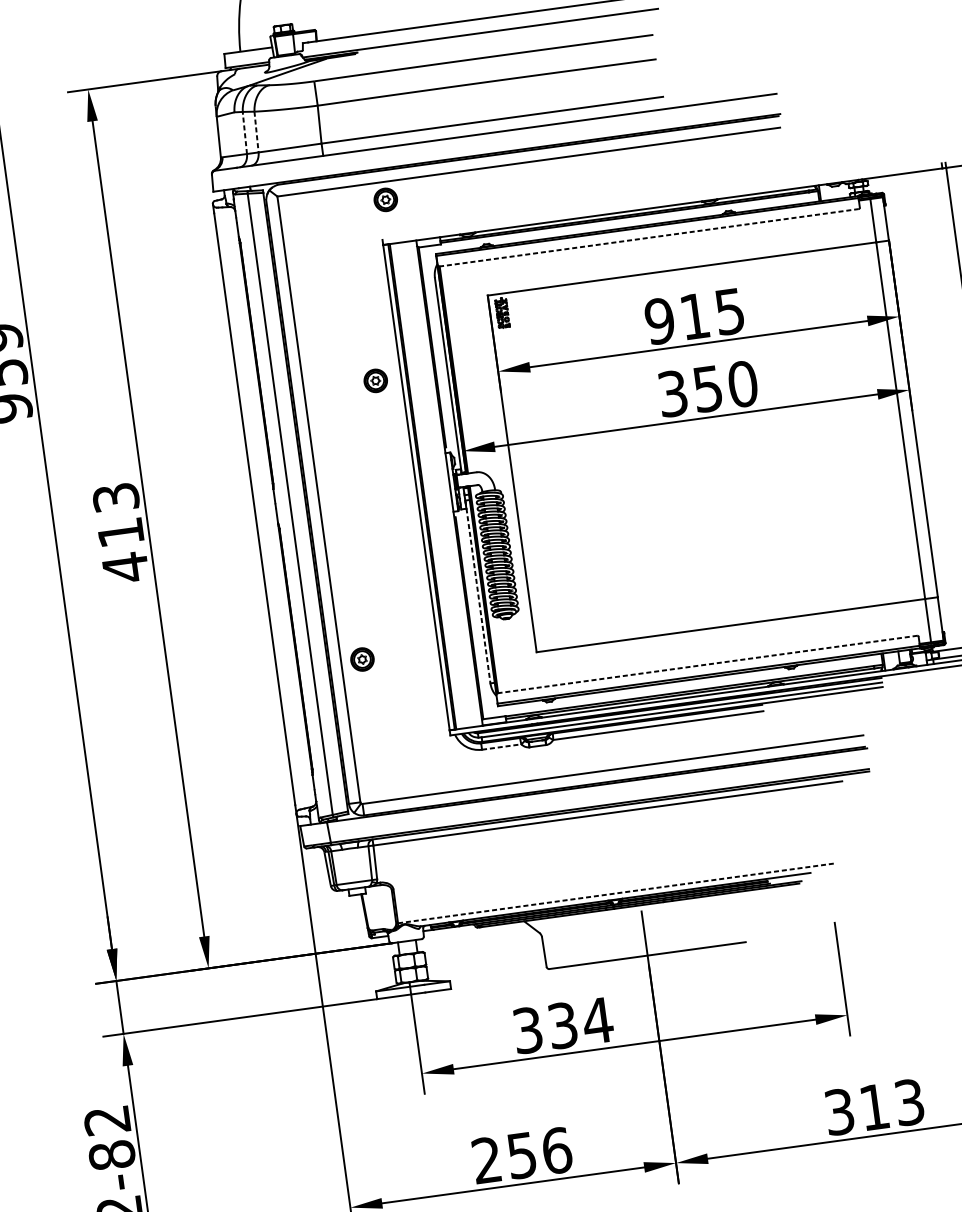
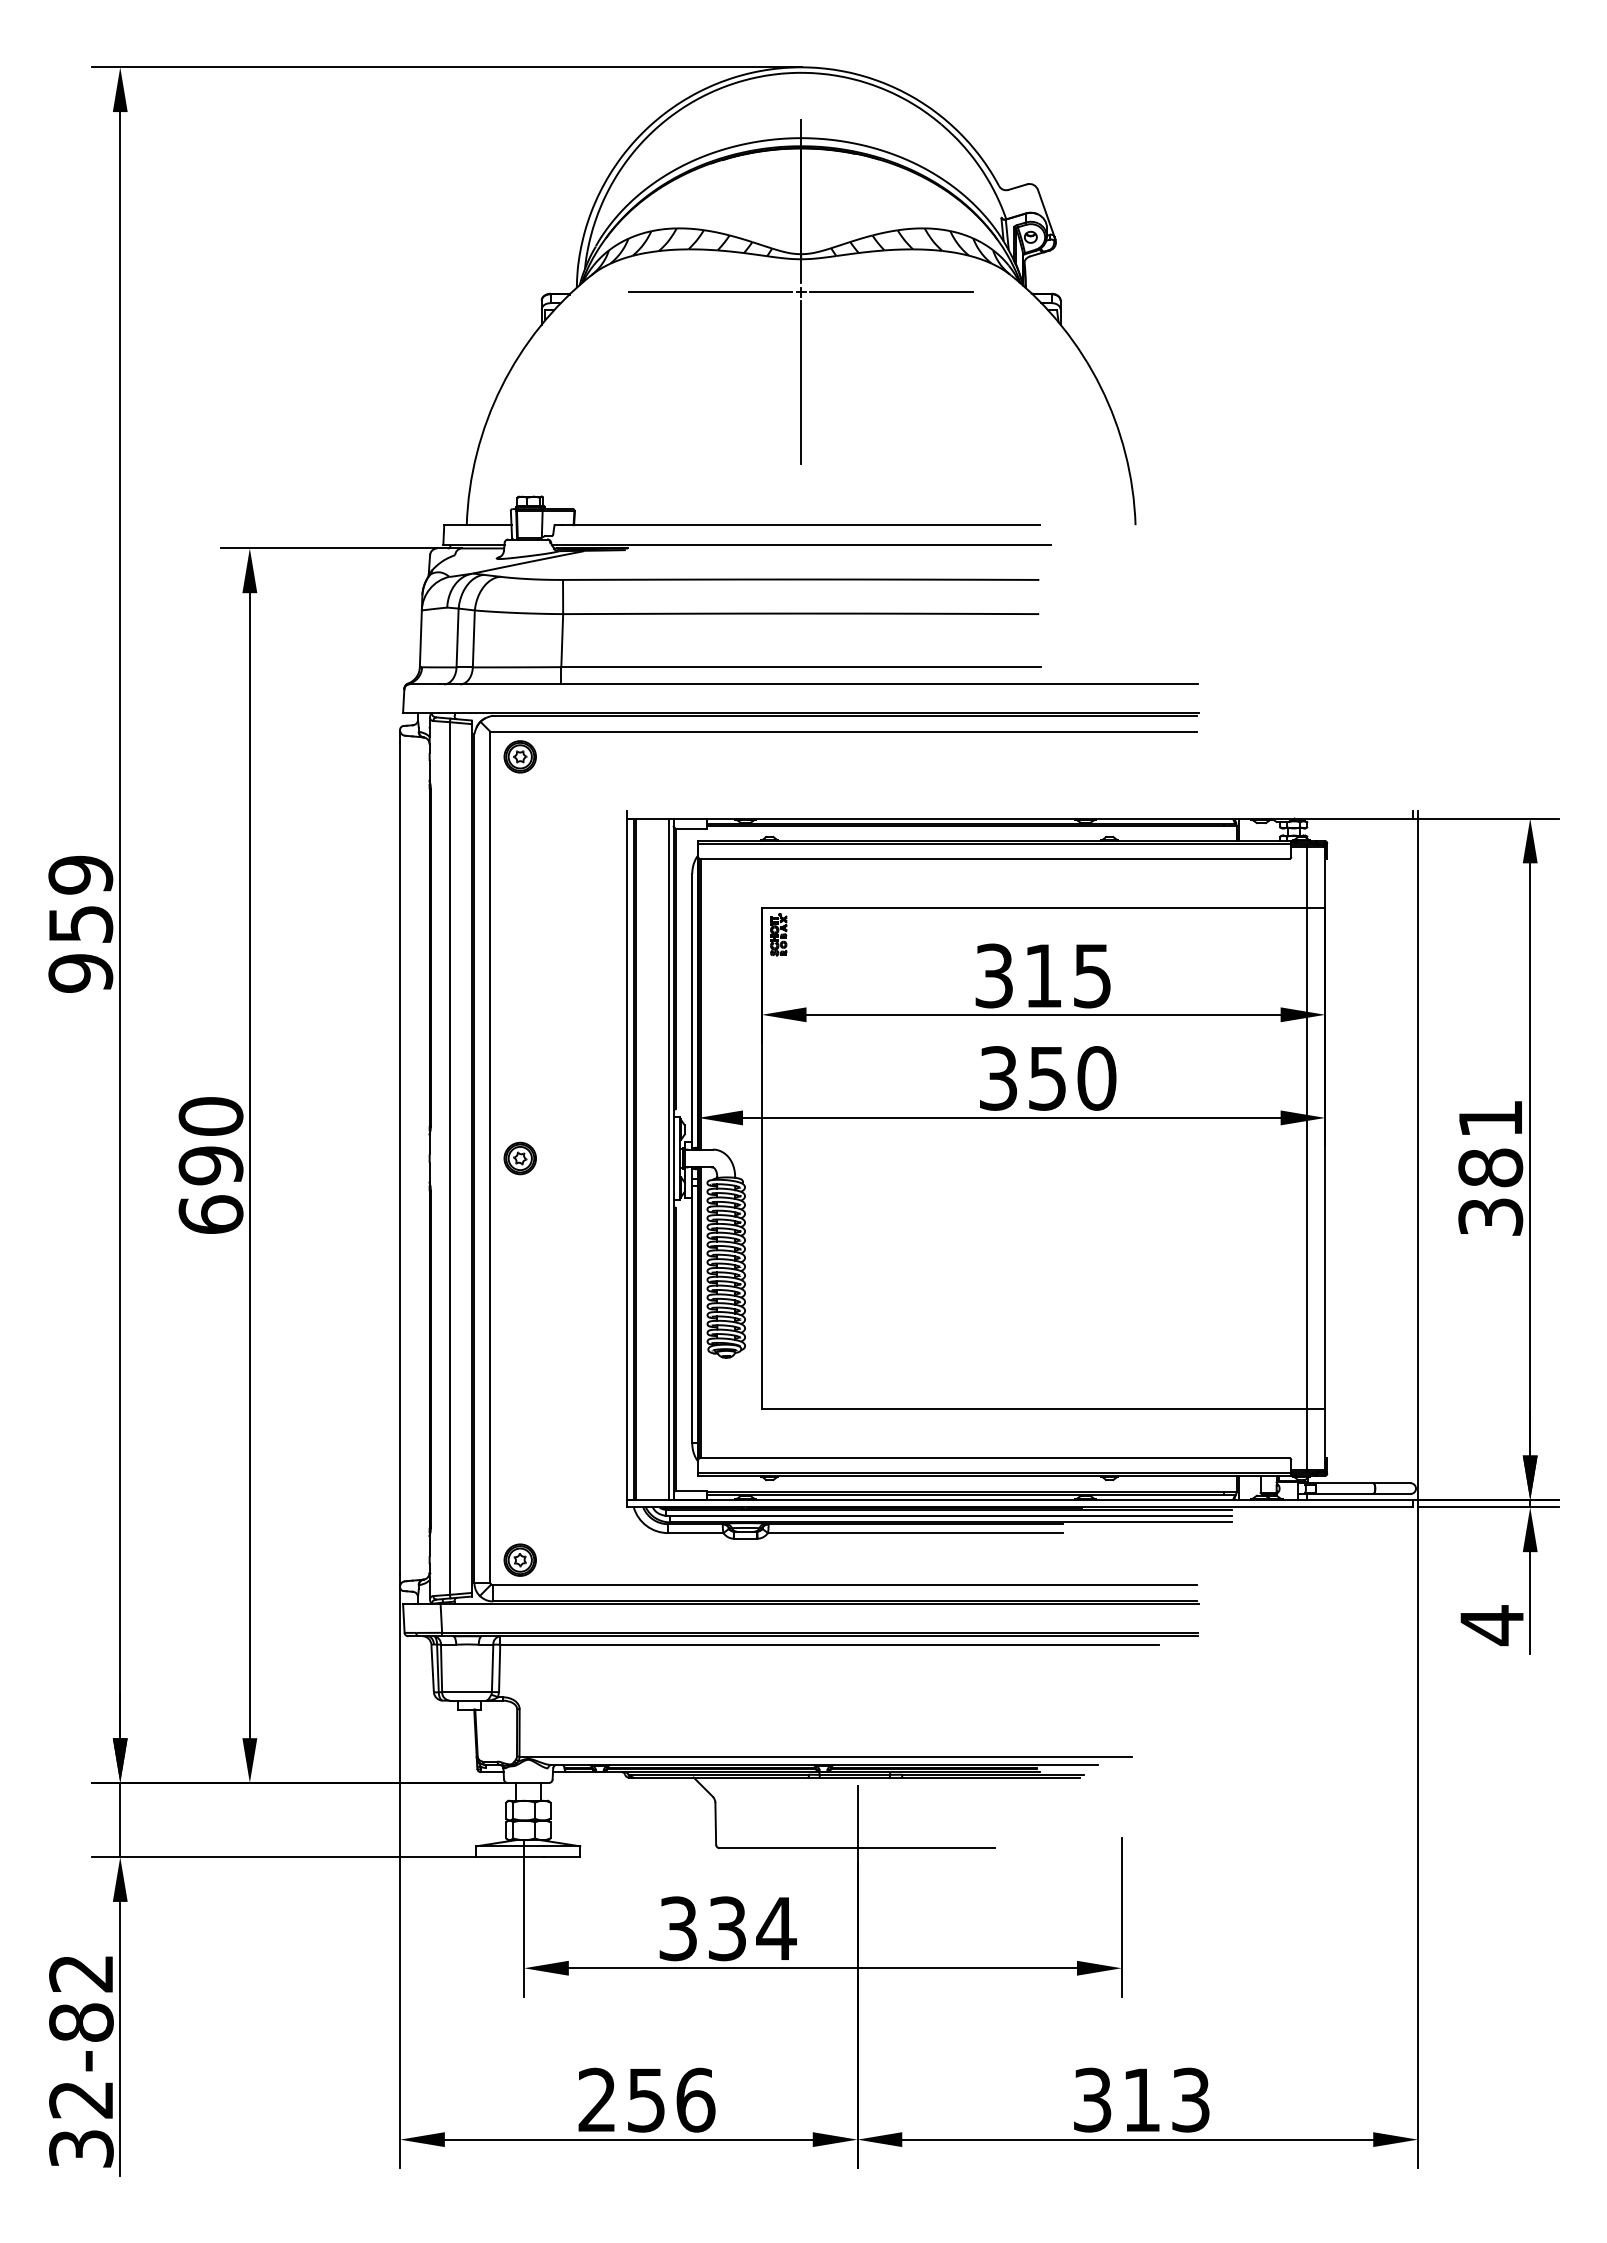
line: (244, 132) -> (457, 637), dashed -> solid
line: (256, 132) -> (473, 639), dashed -> solid
part: (385, 199) -> (519, 756), moved
line: (648, 237) -> (994, 858), dashed -> solid
text: (659, 321) -> (993, 975), 915 -> 315
part: (375, 380) -> (519, 1158), moved
line: (446, 483) -> (669, 1159), added
text: (120, 533) -> (210, 1166), 413 -> 690
line: (478, 592) -> (692, 1315), dashed -> solid
part: (361, 659) -> (519, 1559), moved
line: (707, 664) -> (994, 1458), dashed -> solid
line: (501, 747) -> (695, 1533), dashed -> solid
line: (615, 893) -> (825, 1756), dashed -> solid

